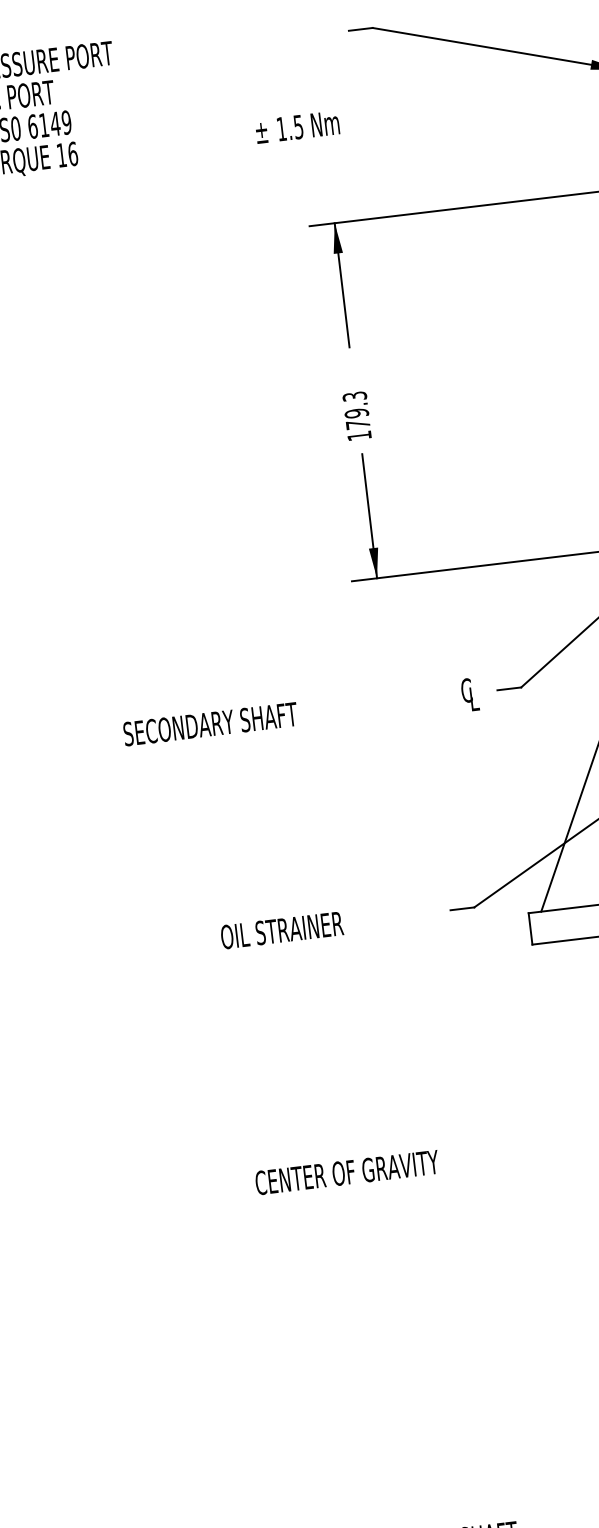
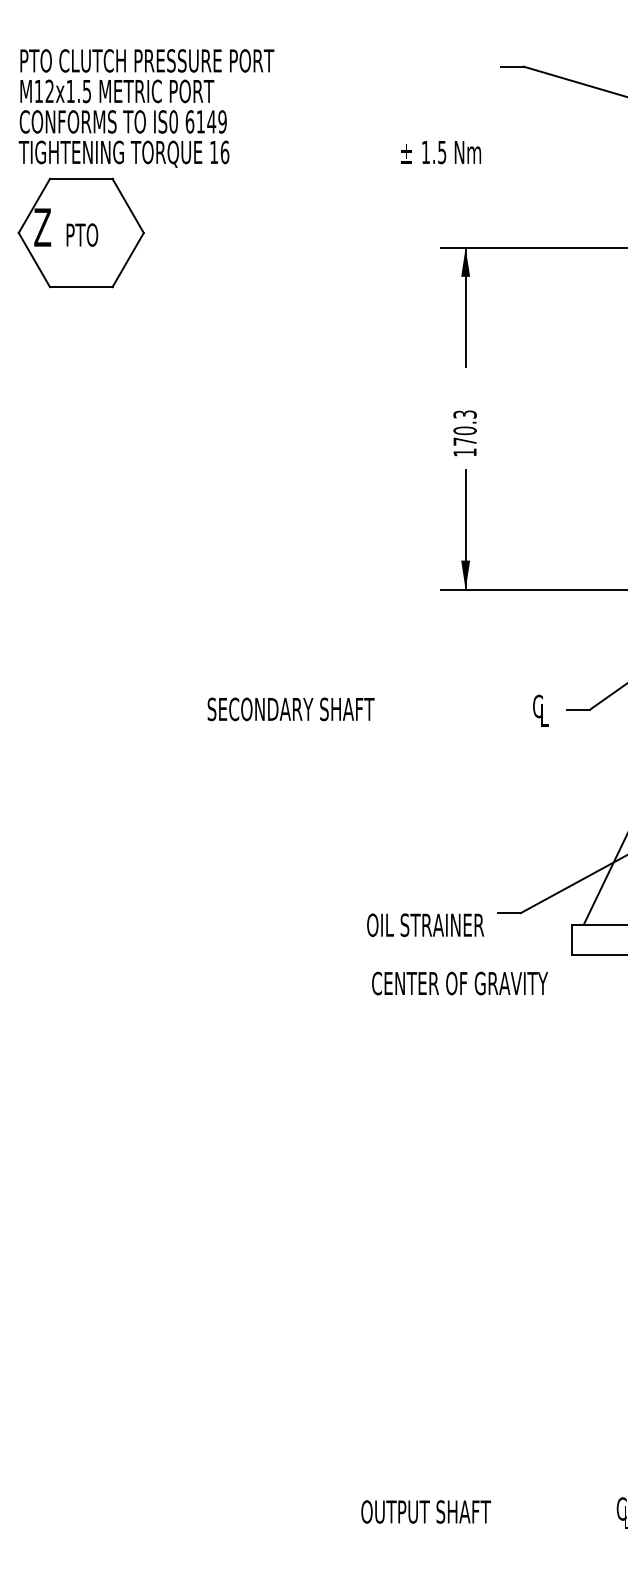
text: (356, 413) -> (464, 430), 179.3 -> 170.3
text: (281, 929) -> (425, 924), moved
text: (346, 1172) -> (459, 983), moved

